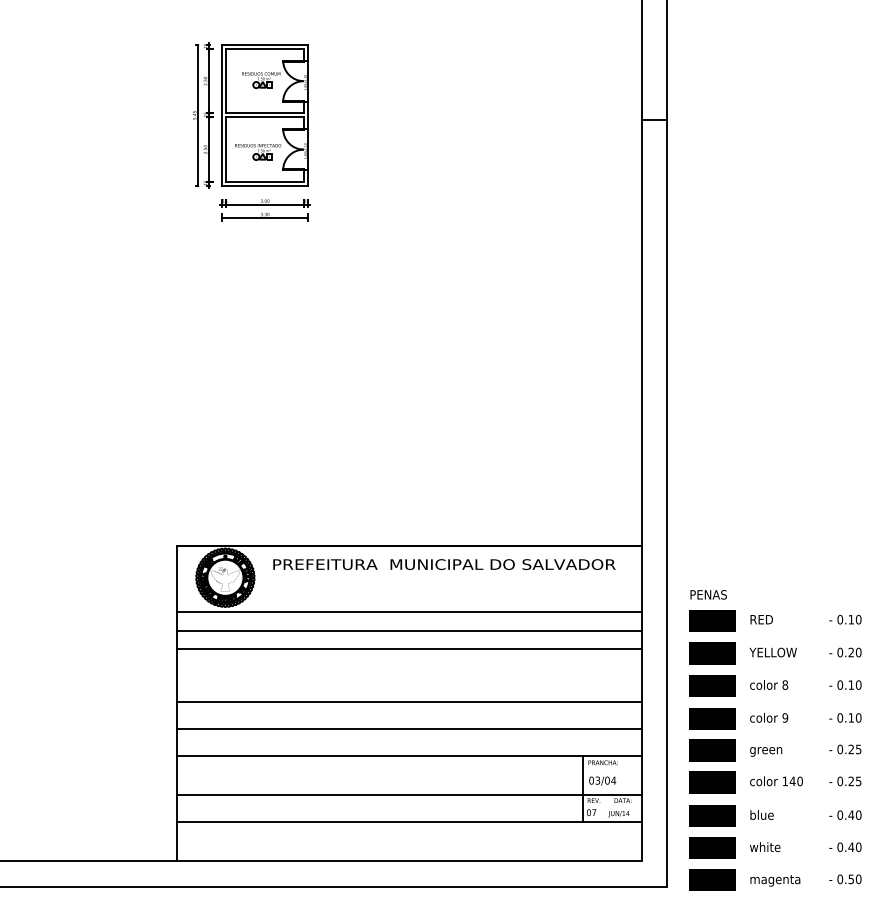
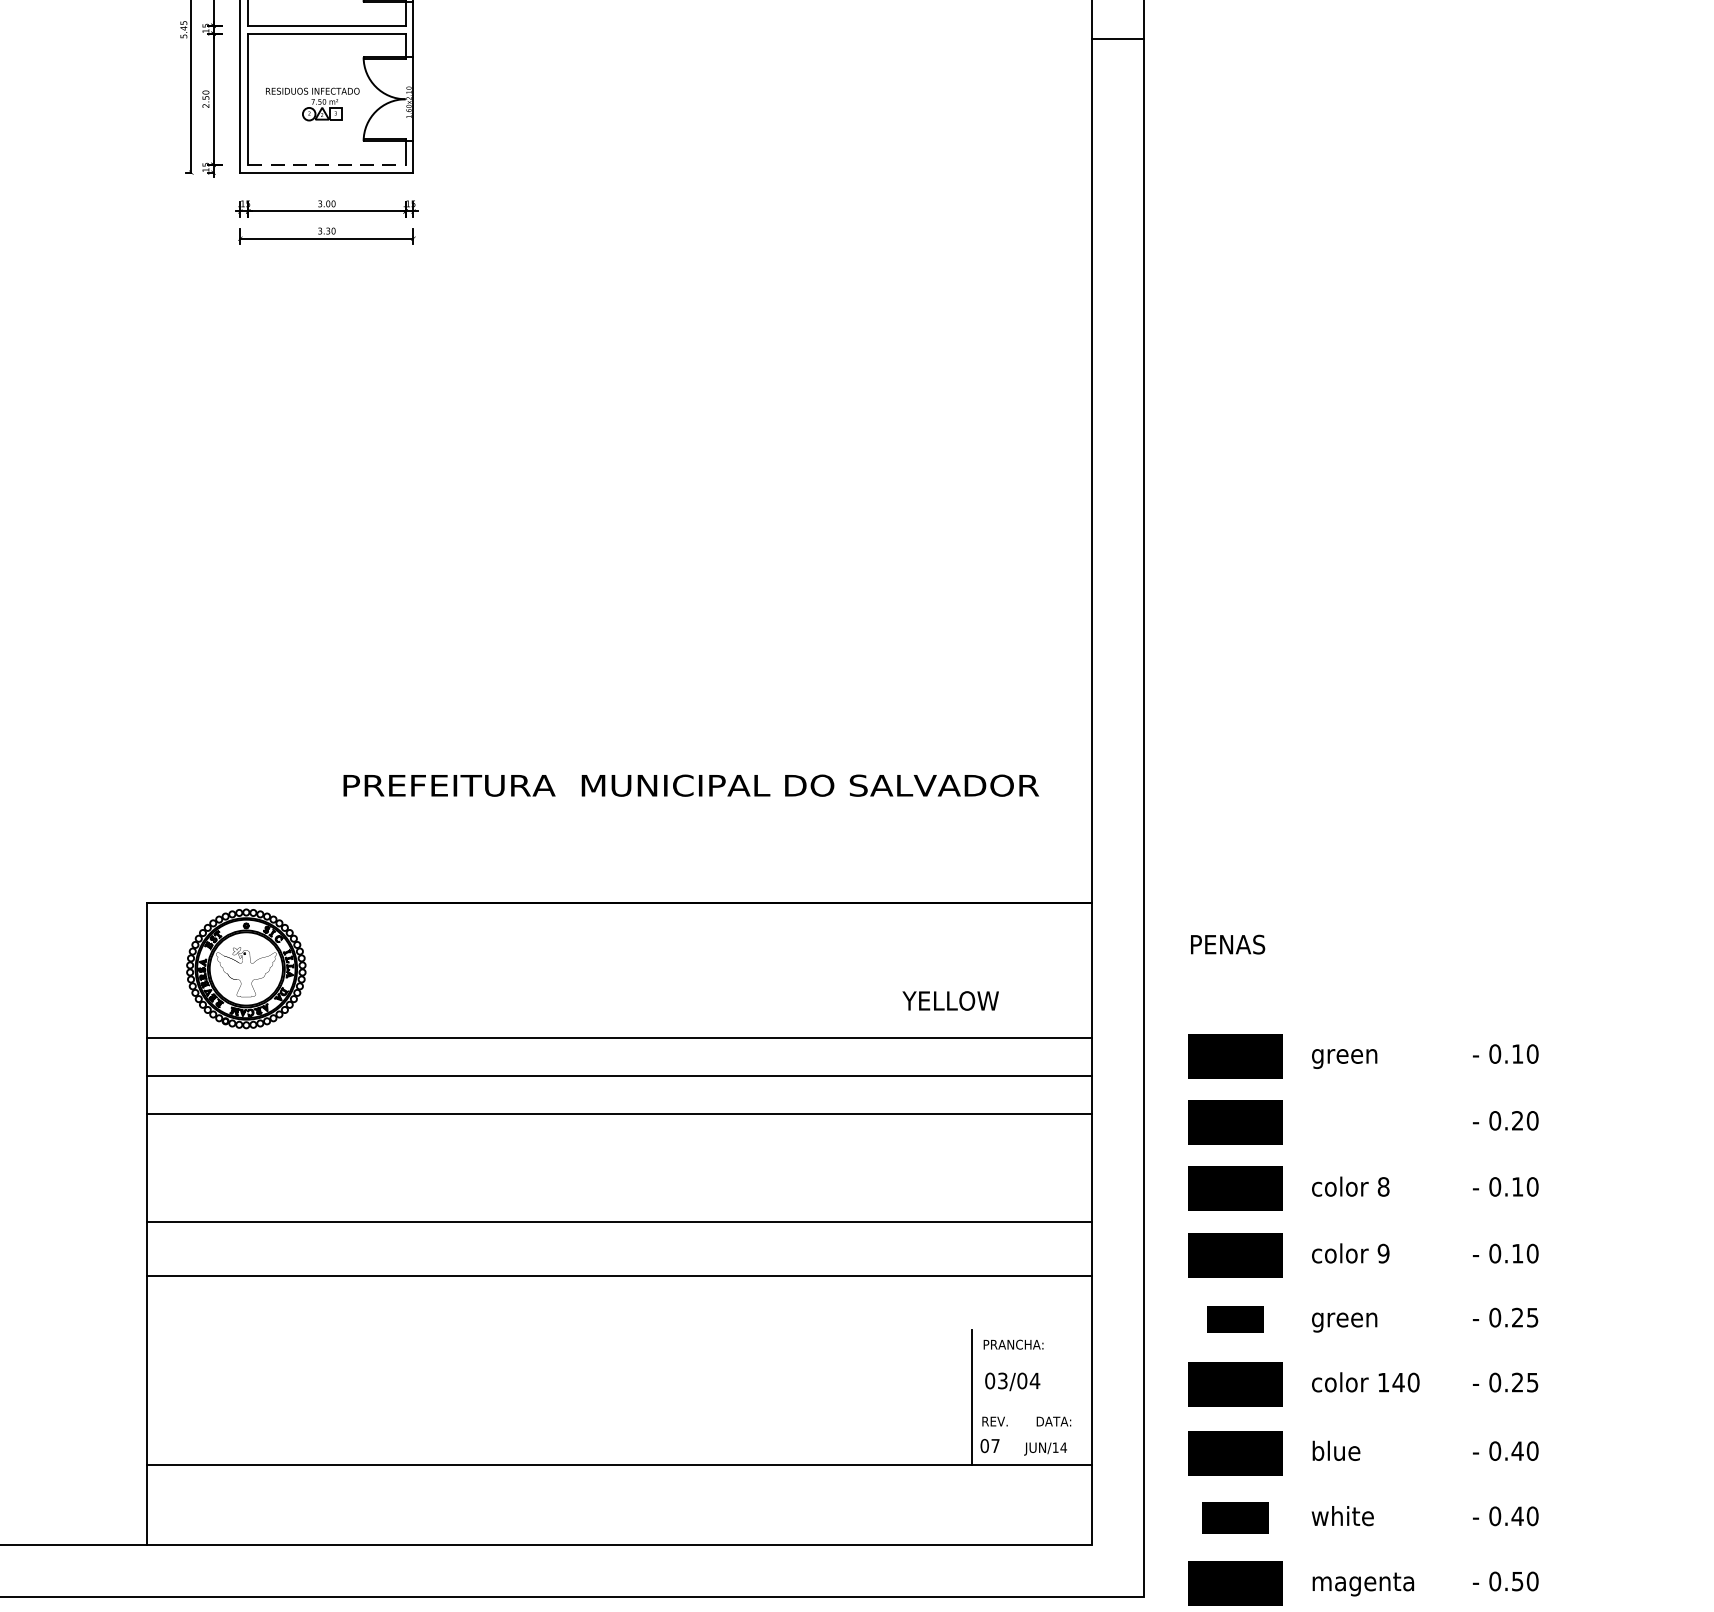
line: (265, 181) -> (327, 163), solid -> dashed
text: (444, 564) -> (691, 785), moved
text: (708, 594) -> (1227, 943), moved
text: (766, 620) -> (1345, 1055), RED -> green
text: (772, 652) -> (949, 1000), moved
part: (712, 750) -> (1235, 1319), size x0.6
line: (408, 755) -> (618, 1329), removed
line: (408, 795) -> (618, 1411), removed
part: (712, 847) -> (1235, 1516), size x0.7

